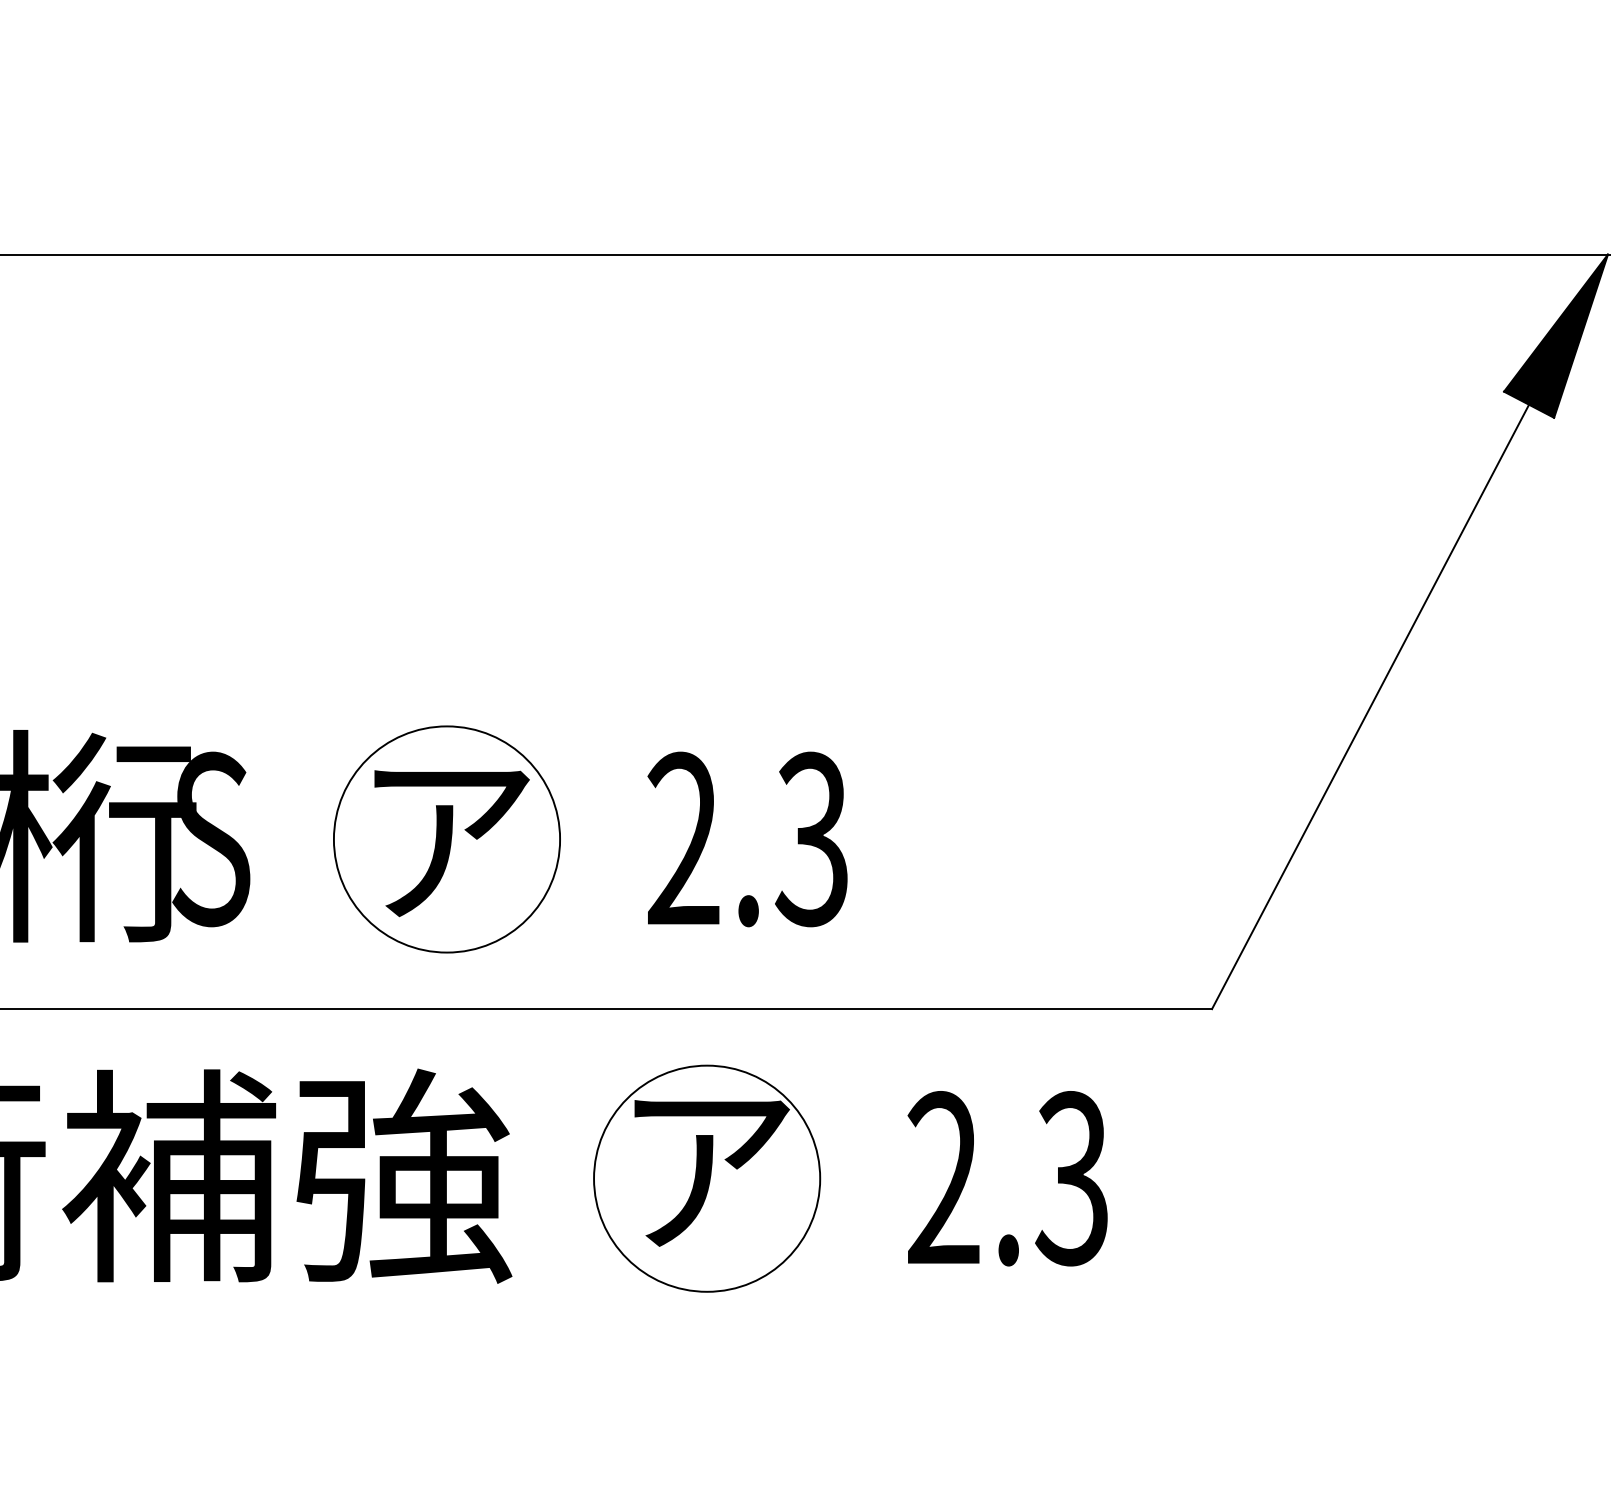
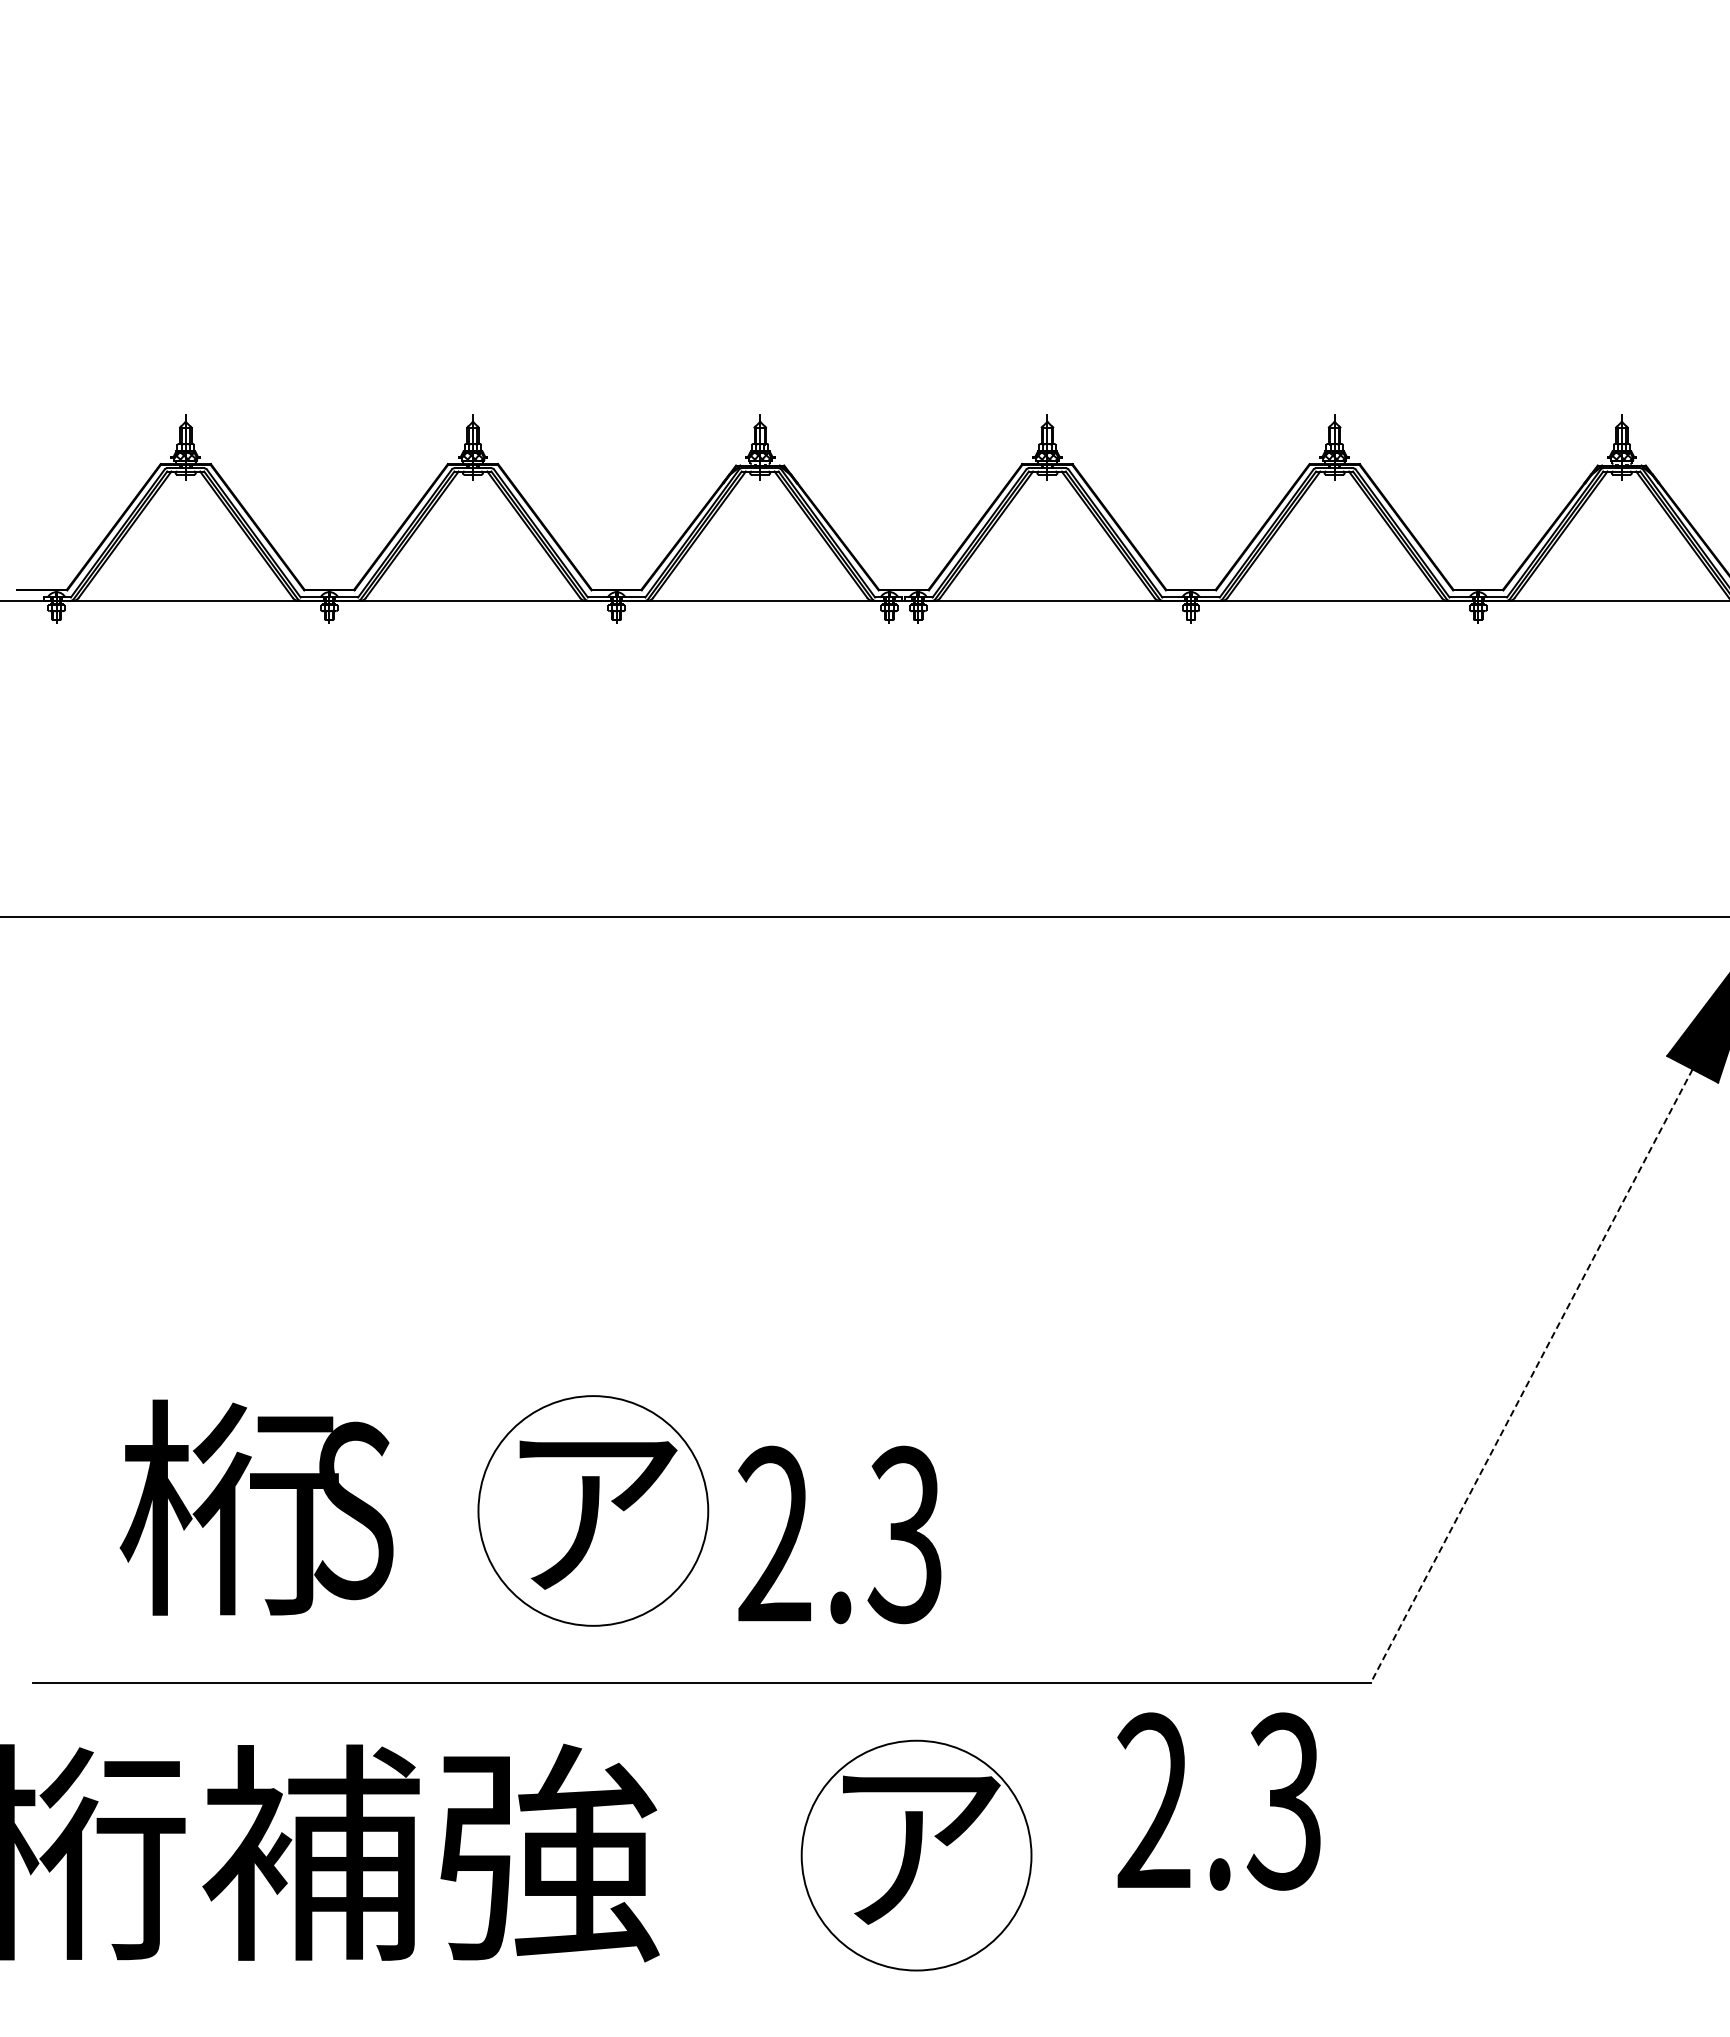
line: (1370, 707) -> (1531, 1376), solid -> dashed
text: (747, 839) -> (839, 1534), moved
part: (707, 1178) -> (916, 1855), moved
text: (1007, 1178) -> (1218, 1801), moved

